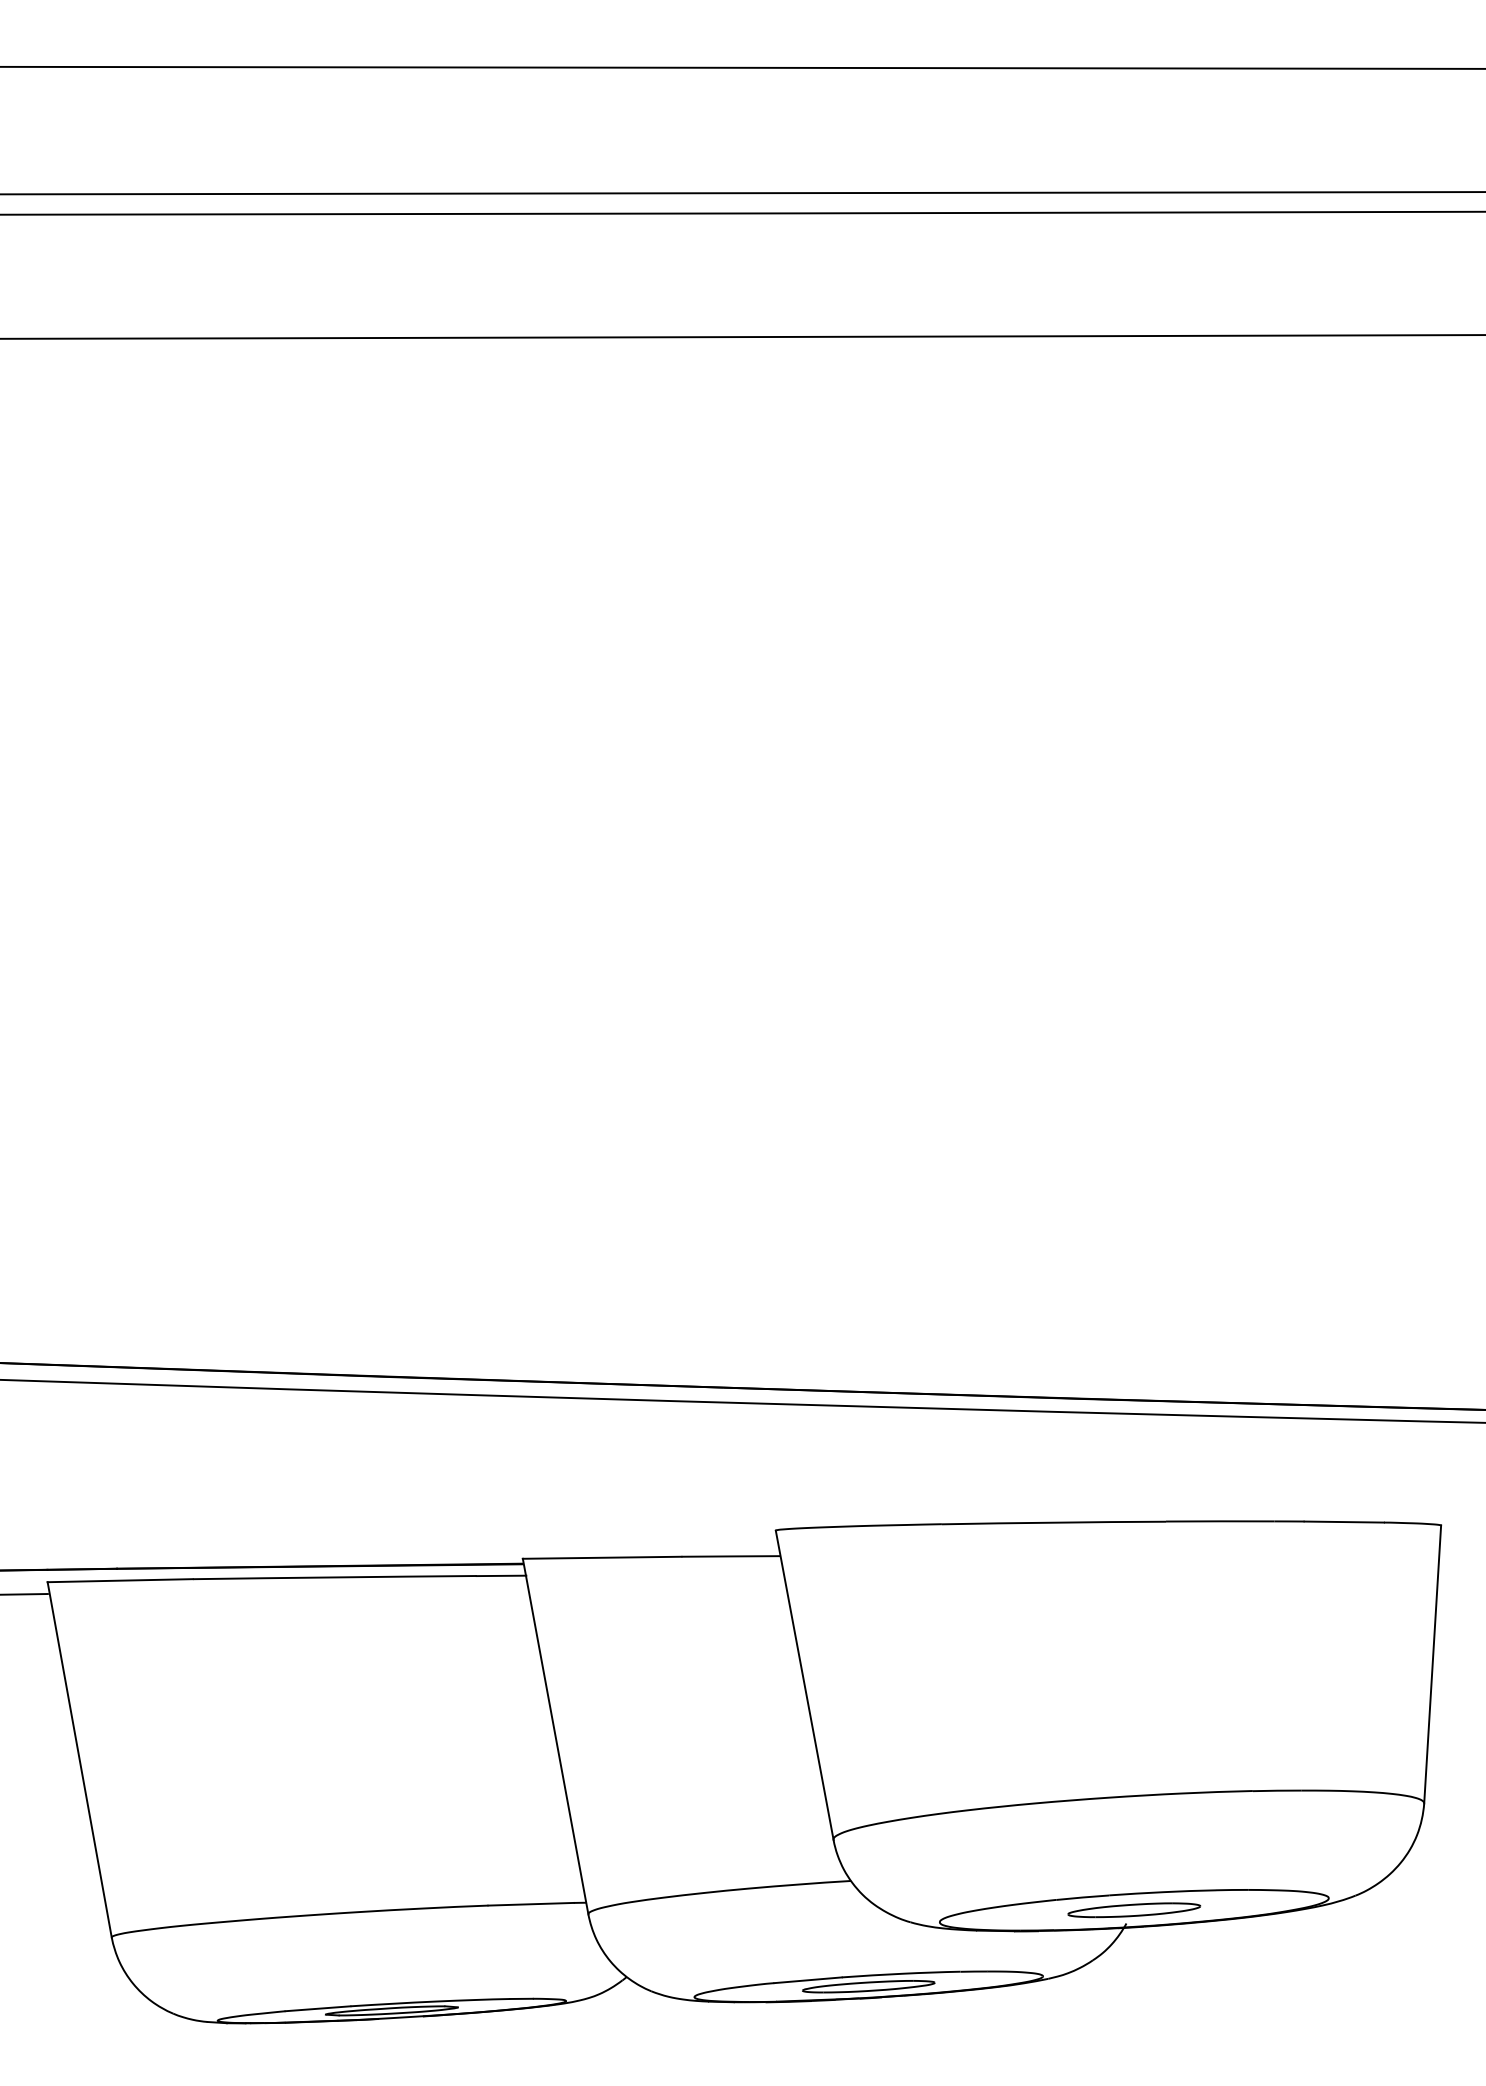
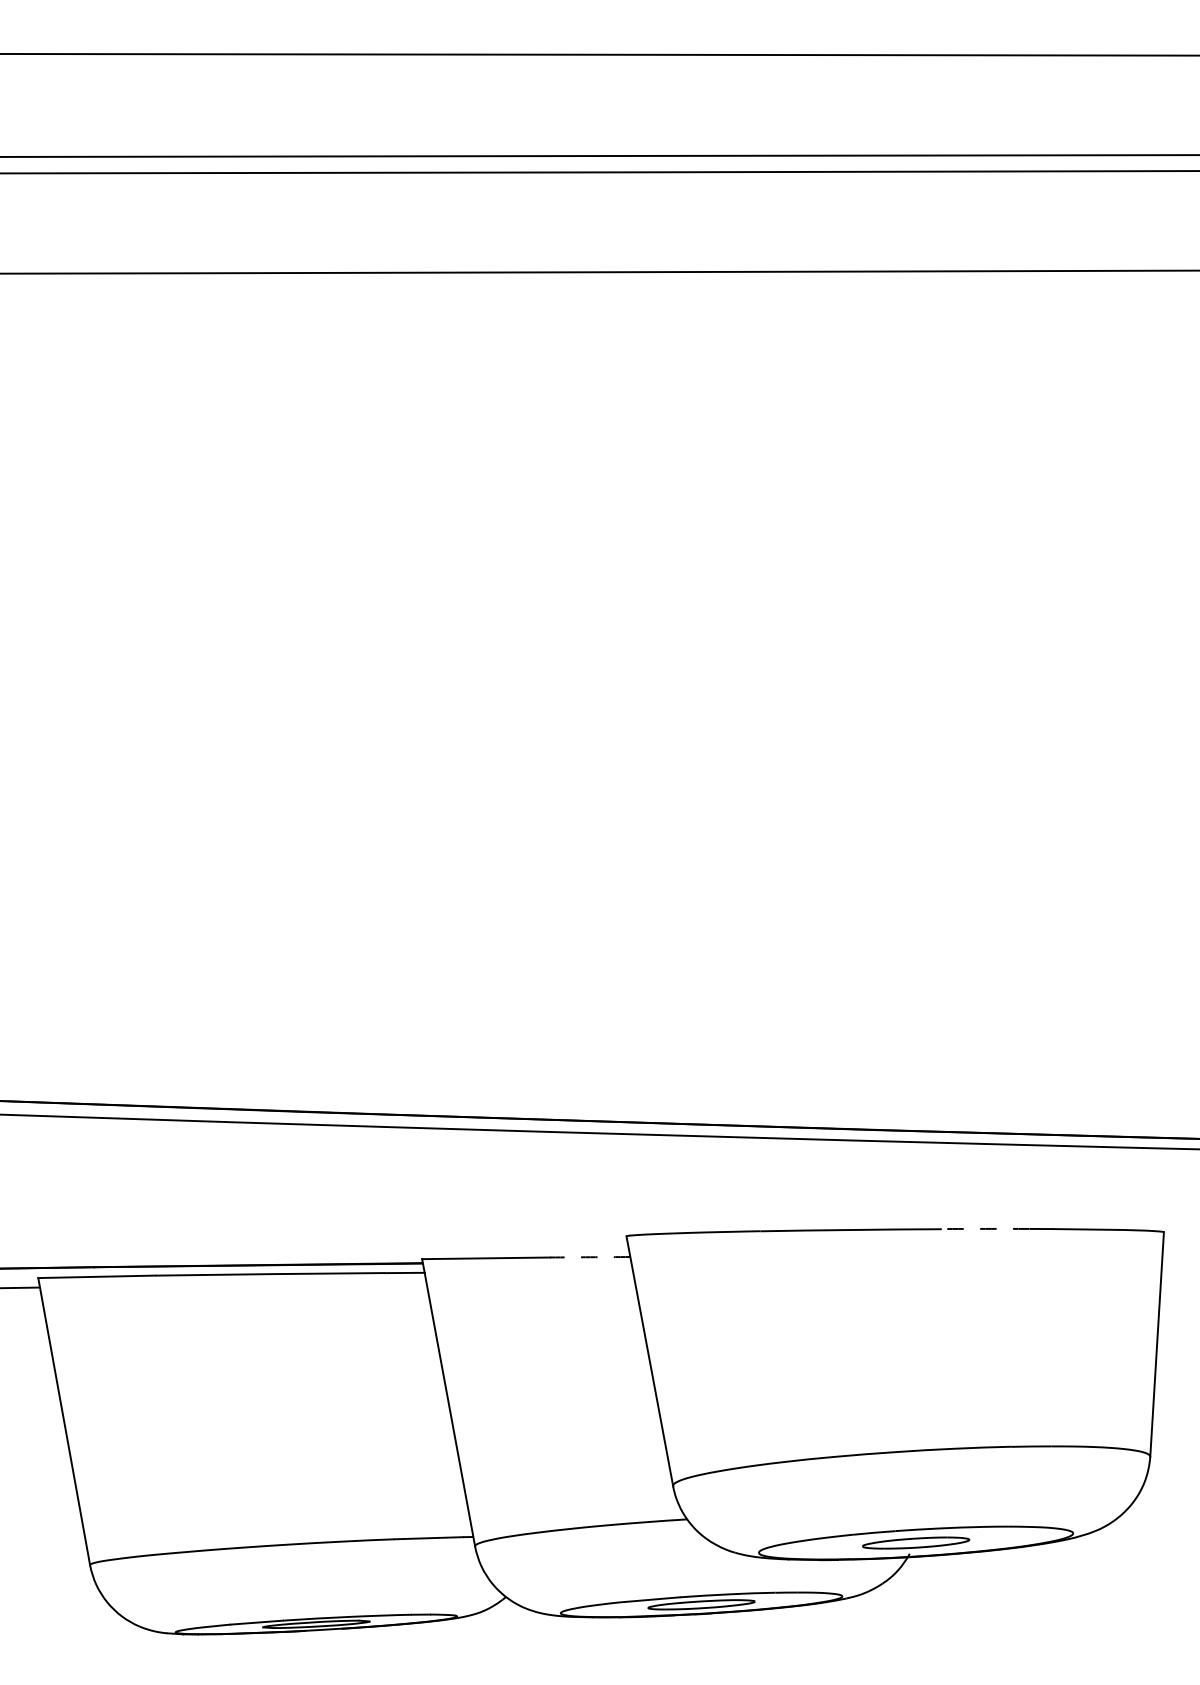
arc: (1220, 1521) -> (985, 1229), solid -> dashed
arc: (731, 1556) -> (590, 1257), solid -> dashed

